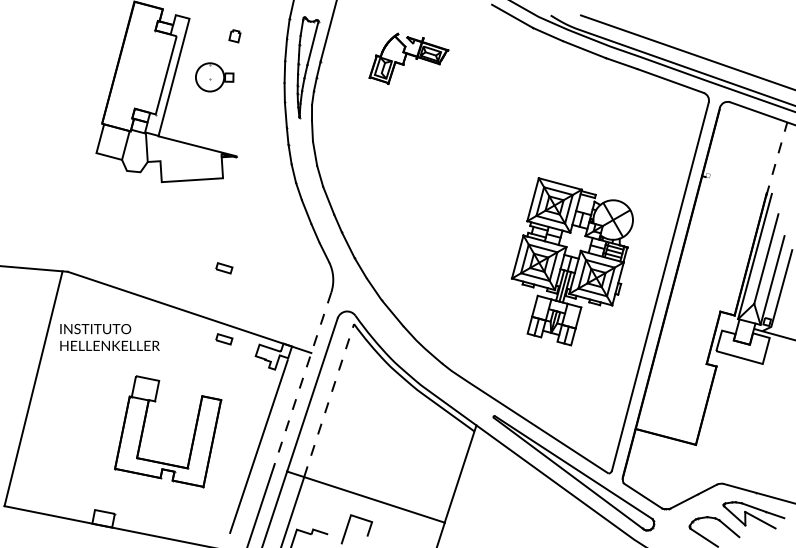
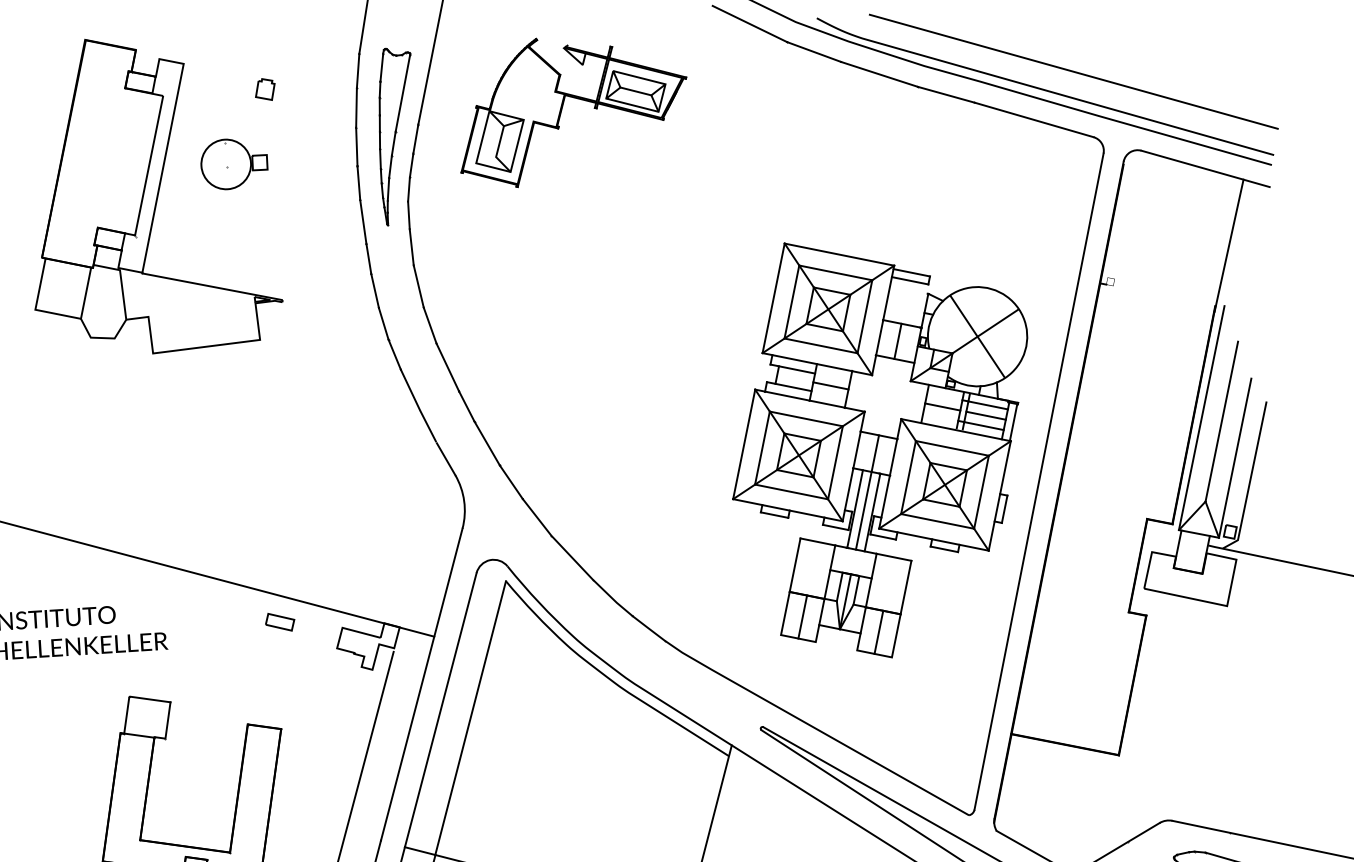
part: (408, 58) -> (572, 109), size x1.67
line: (776, 158) -> (1228, 244), dashed -> solid
part: (572, 261) -> (882, 447), size x1.43
part: (224, 268) -> (272, 497), removed
line: (302, 379) -> (421, 684), dashed -> solid
line: (329, 400) -> (471, 717), dashed -> solid

